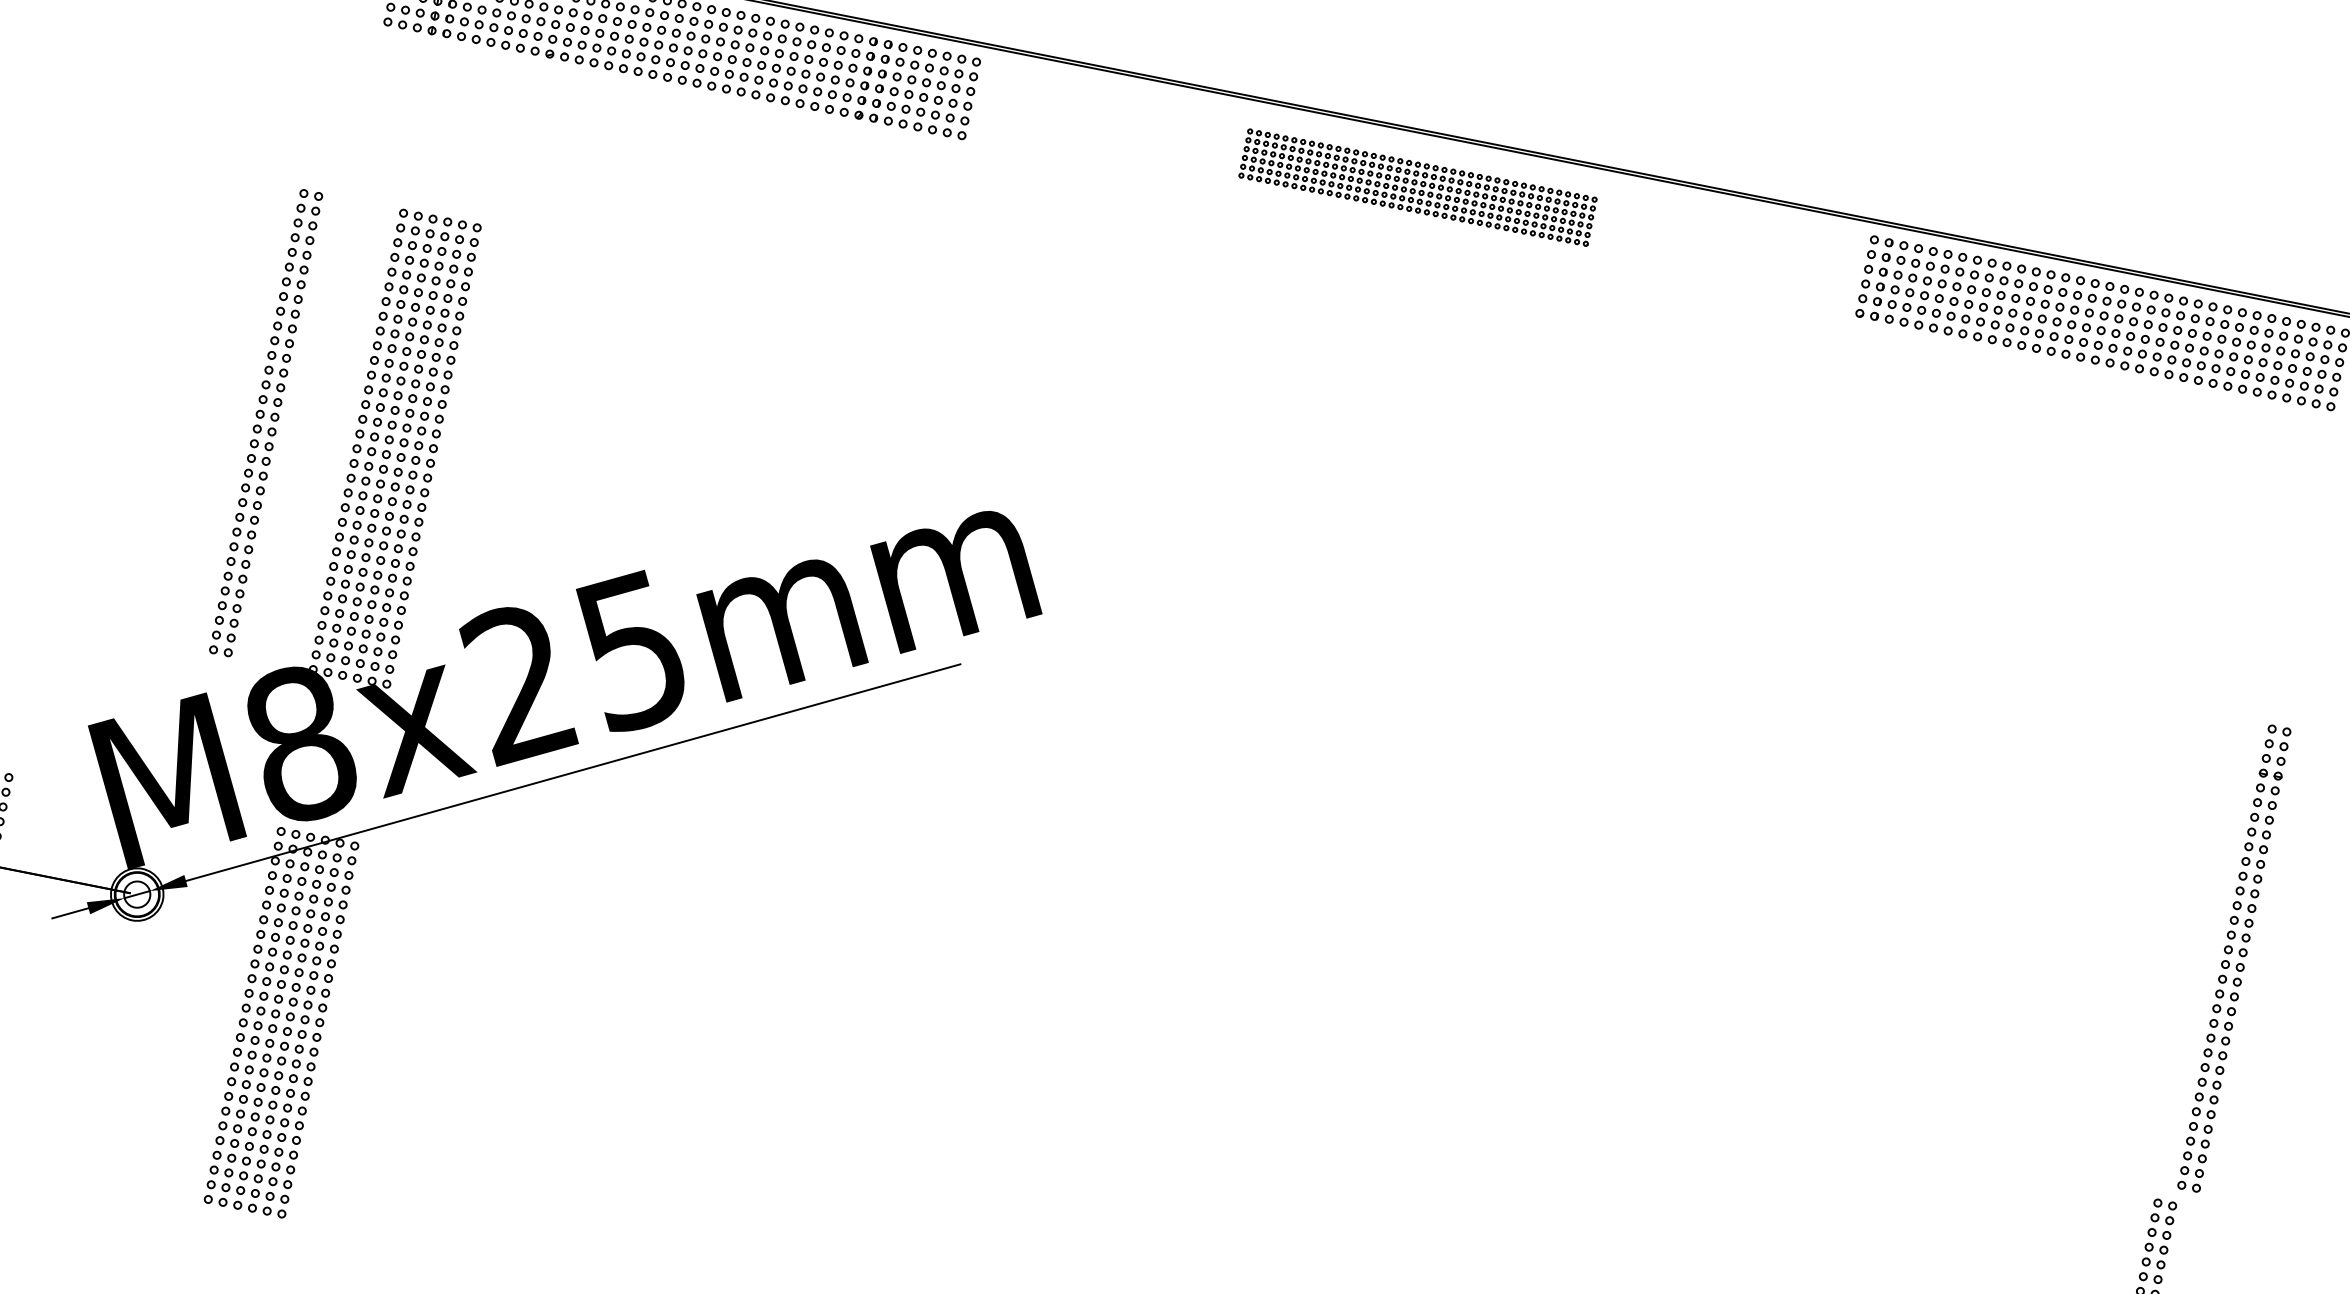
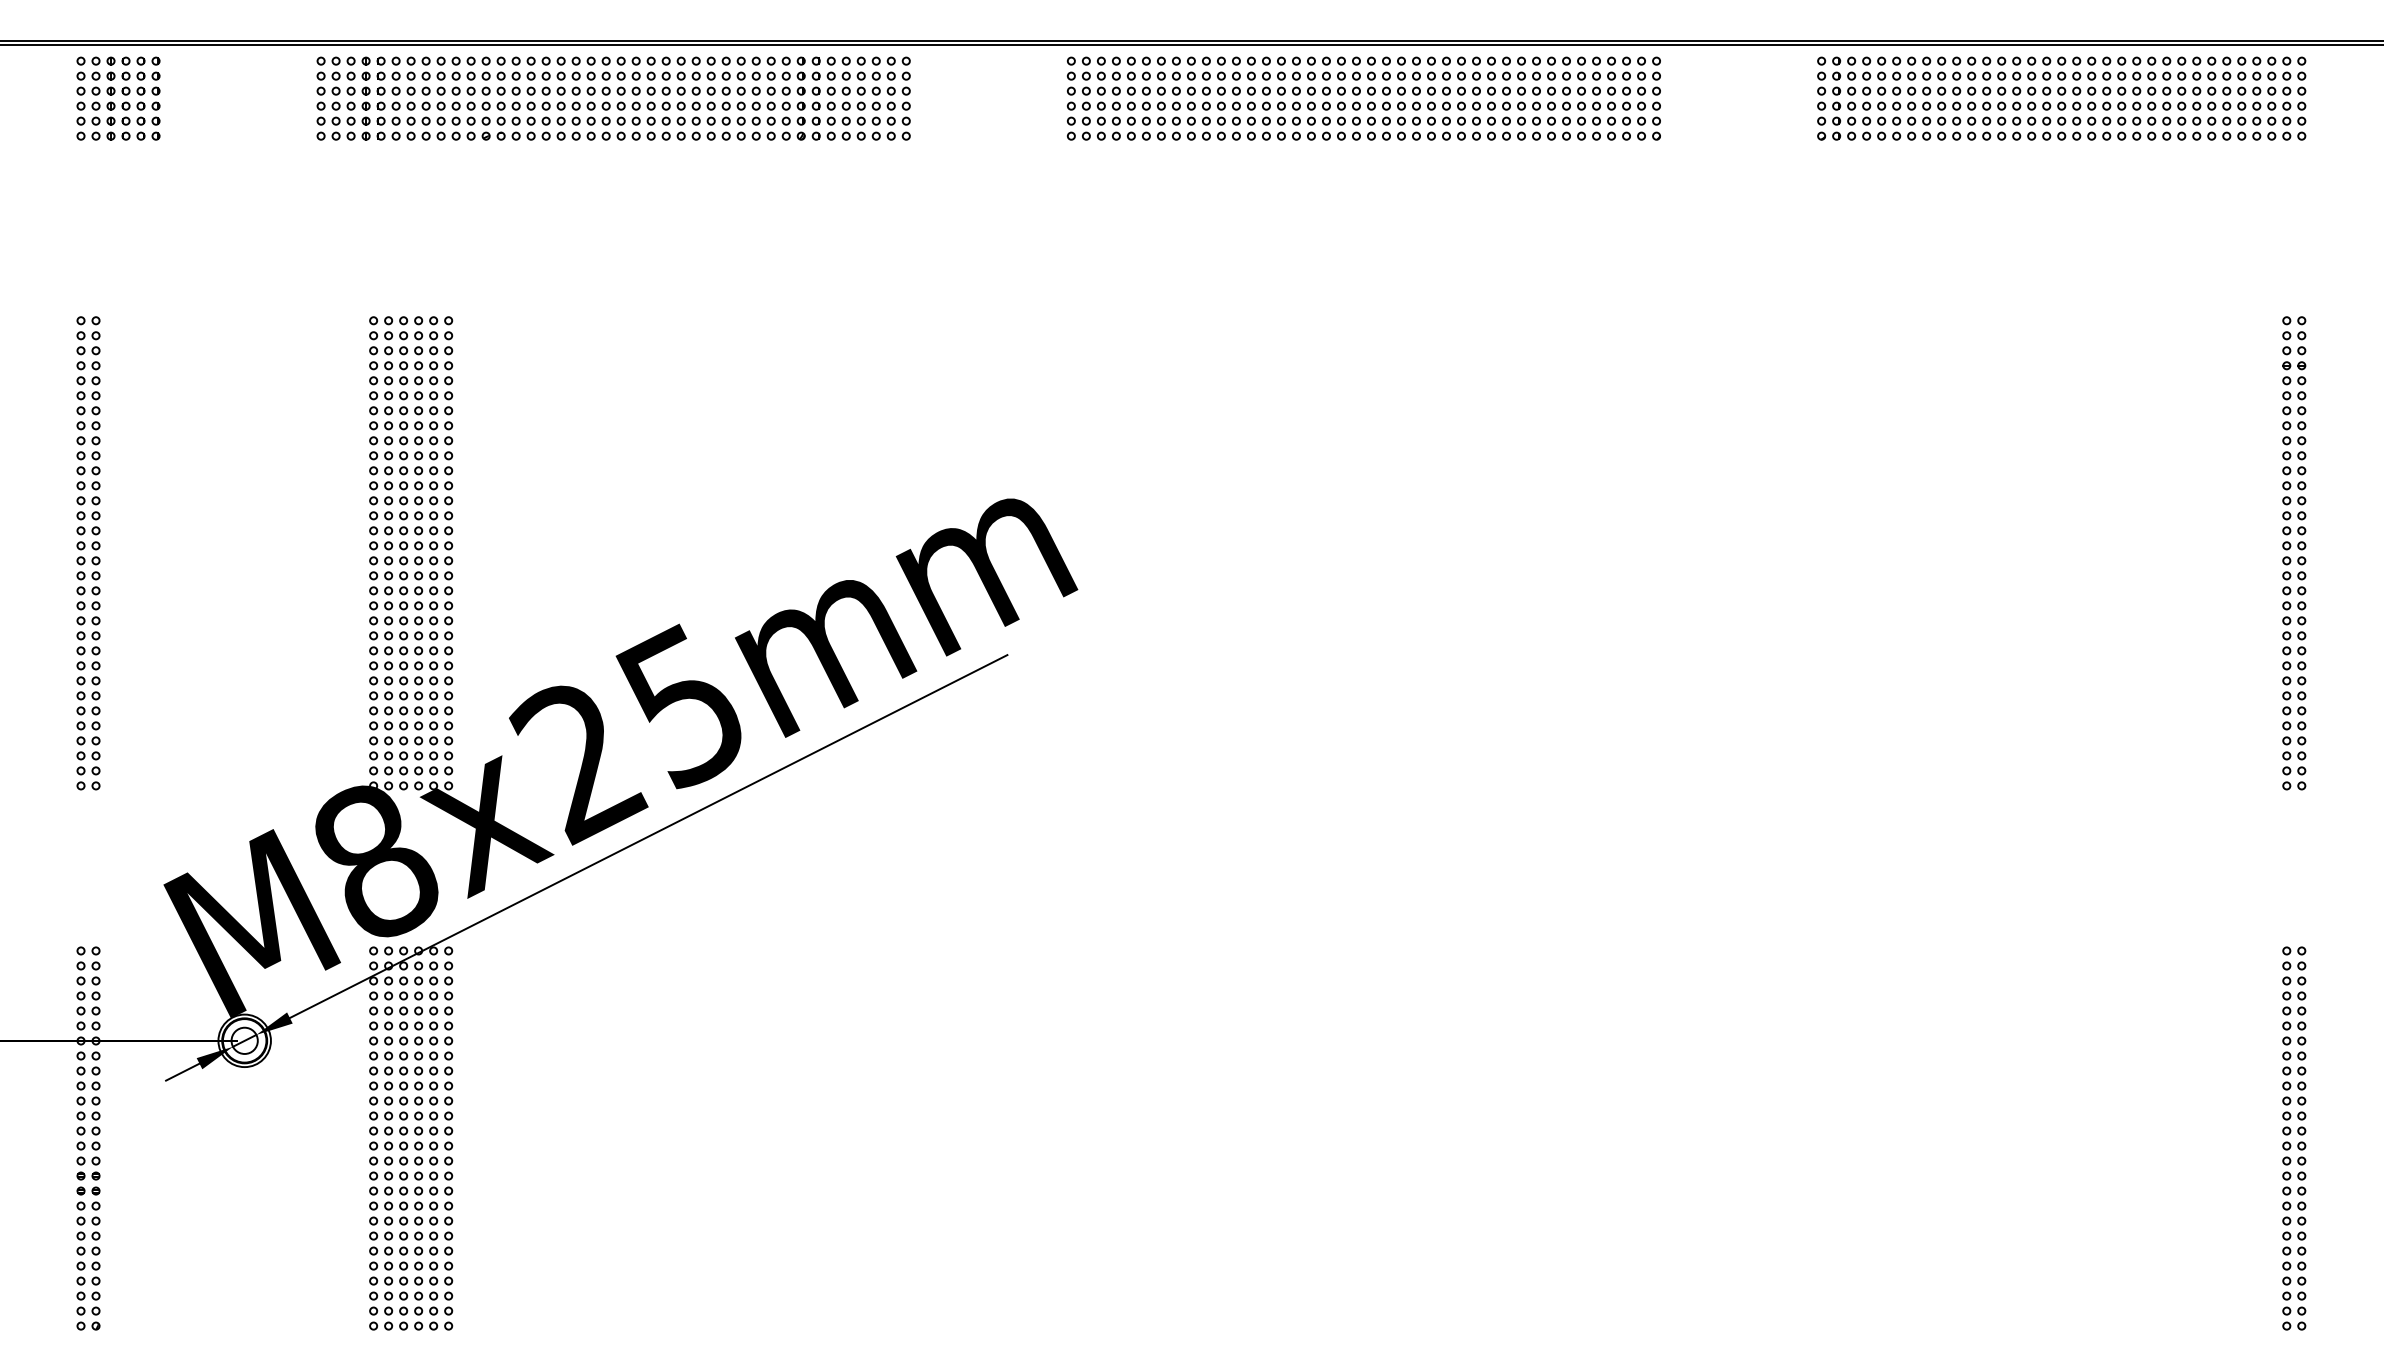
part: (1417, 187) -> (1363, 98), size x1.67
part: (266, 423) -> (88, 553), moved
part: (2234, 958) -> (2294, 553), moved

